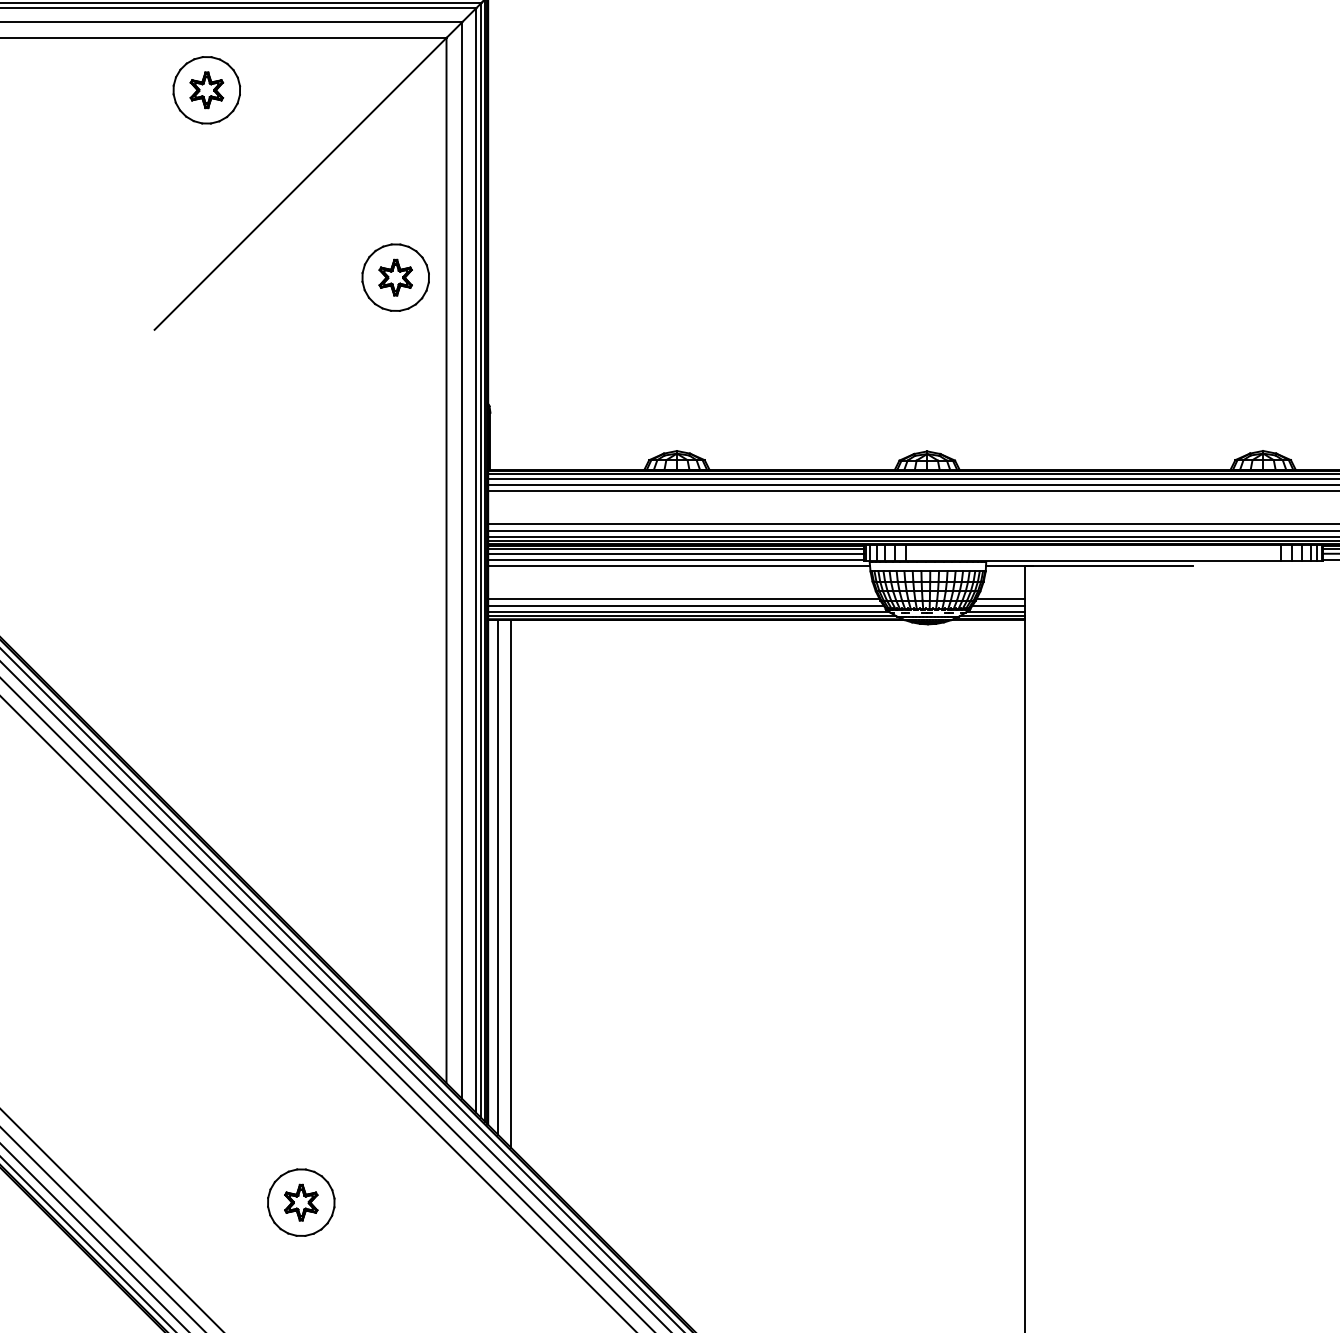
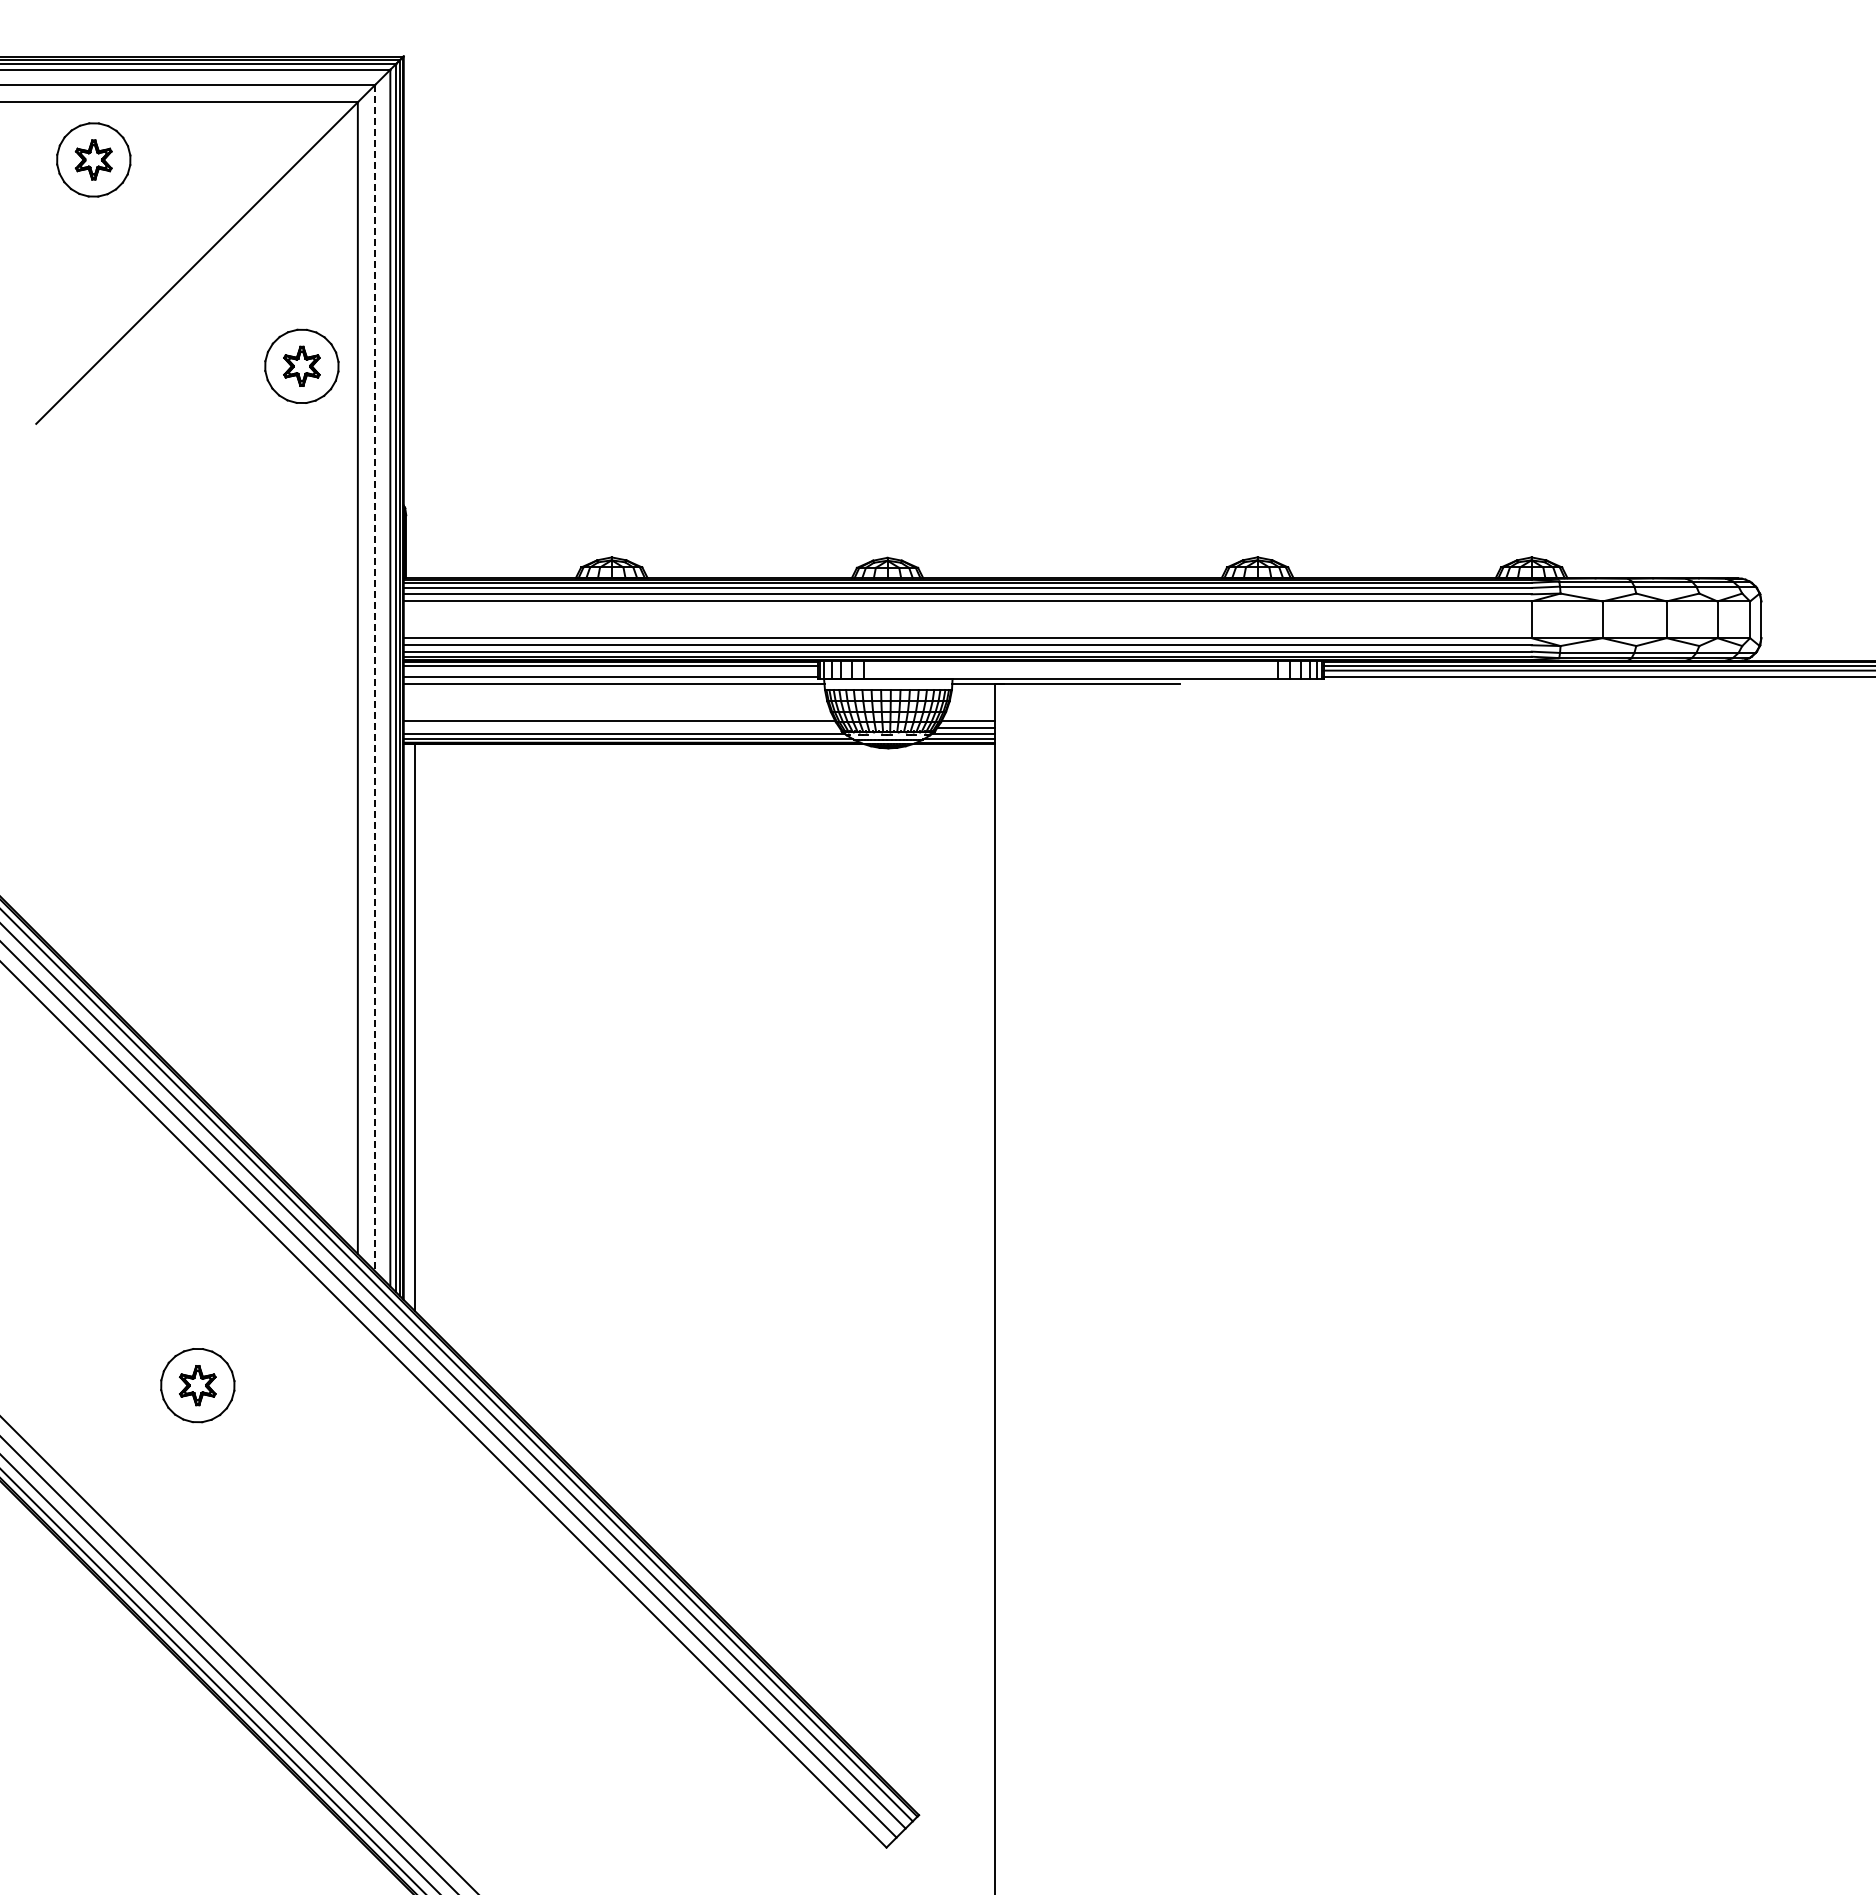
line: (675, 553) -> (610, 670), removed
line: (462, 560) -> (375, 678), solid -> dashed
line: (685, 605) -> (621, 727), removed
line: (511, 884) -> (429, 1034), removed

